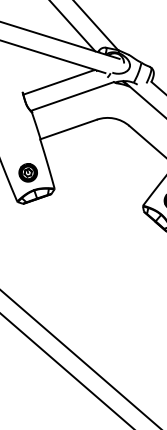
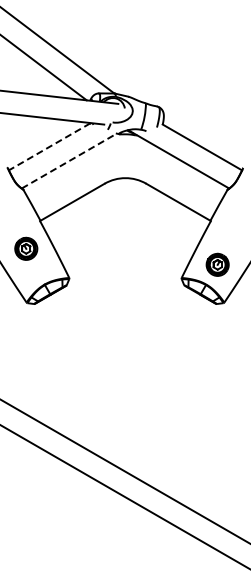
line: (58, 82) -> (49, 147), solid -> dashed
line: (72, 96) -> (69, 161), solid -> dashed
part: (28, 172) -> (26, 248), moved

